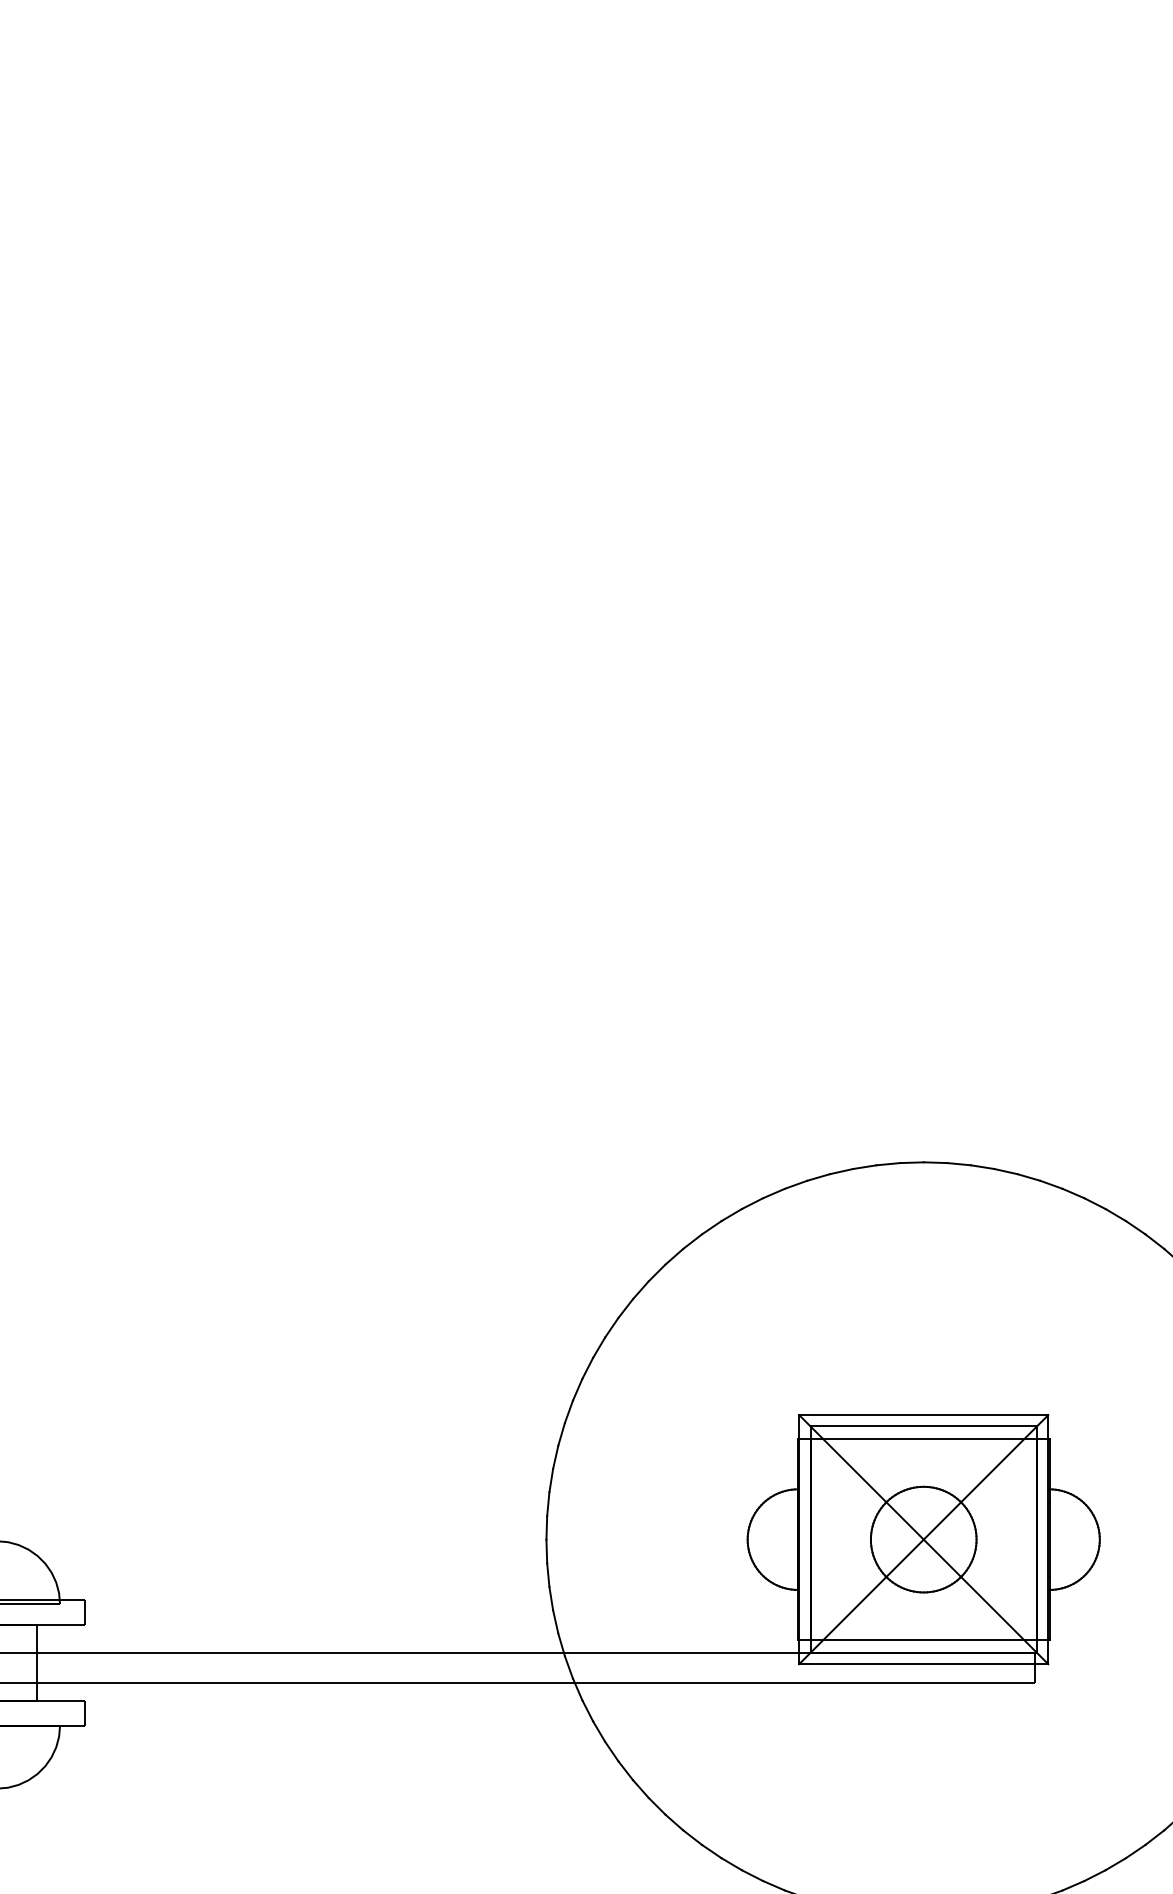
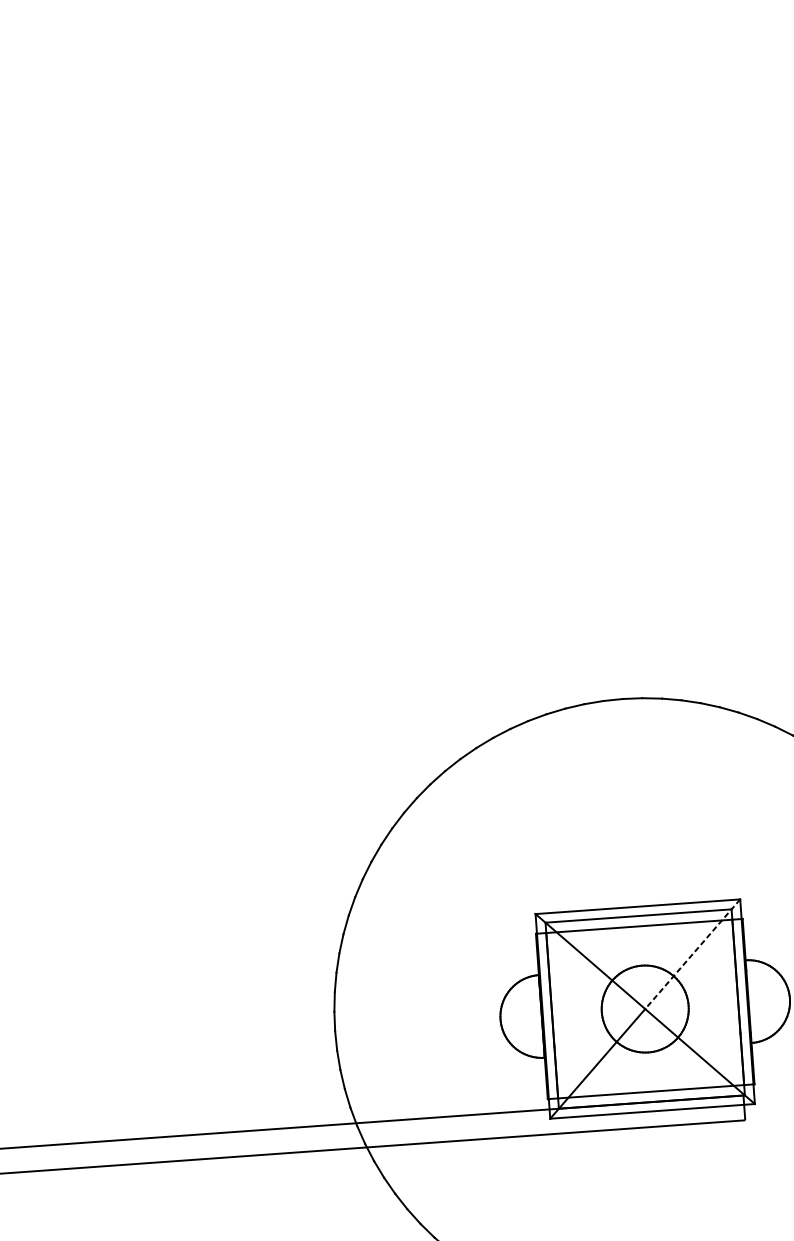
line: (985, 1477) -> (692, 954), solid -> dashed

